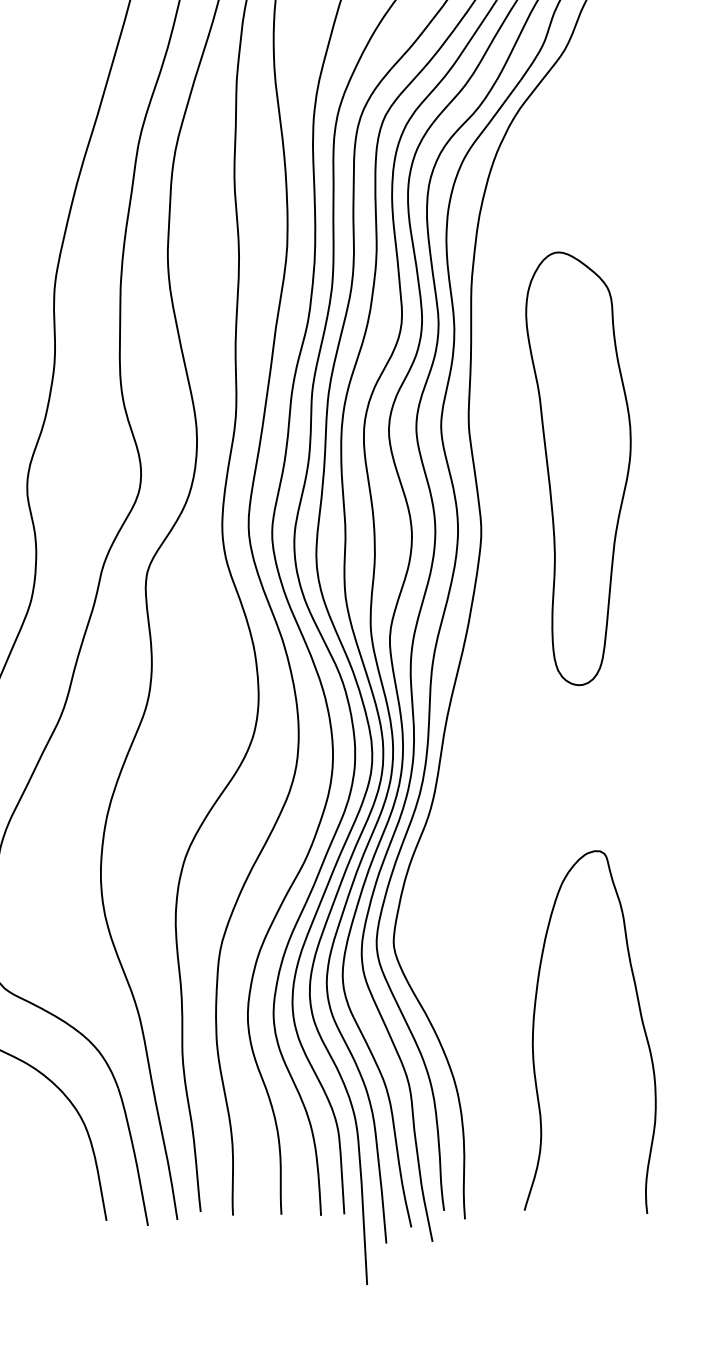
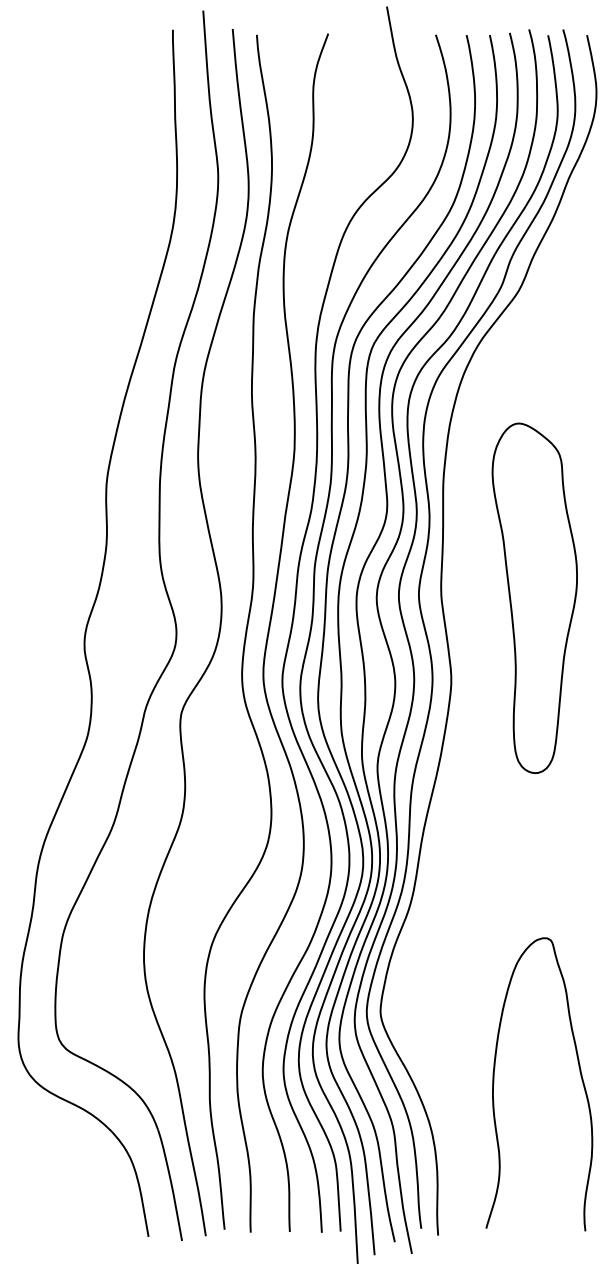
part: (578, 467) -> (534, 597), moved

